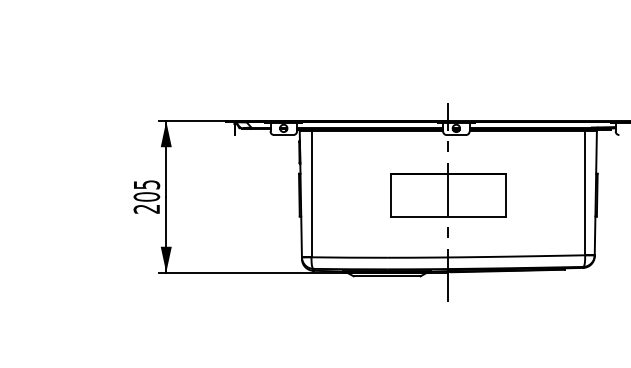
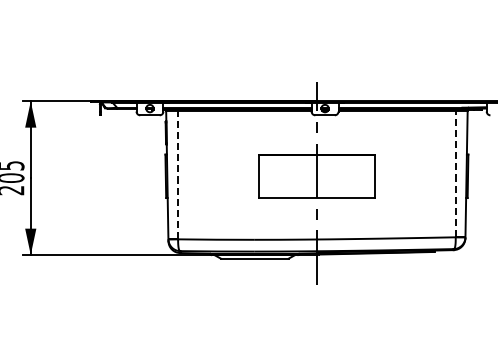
line: (585, 192) -> (456, 173), solid -> dashed
line: (311, 193) -> (178, 174), solid -> dashed

